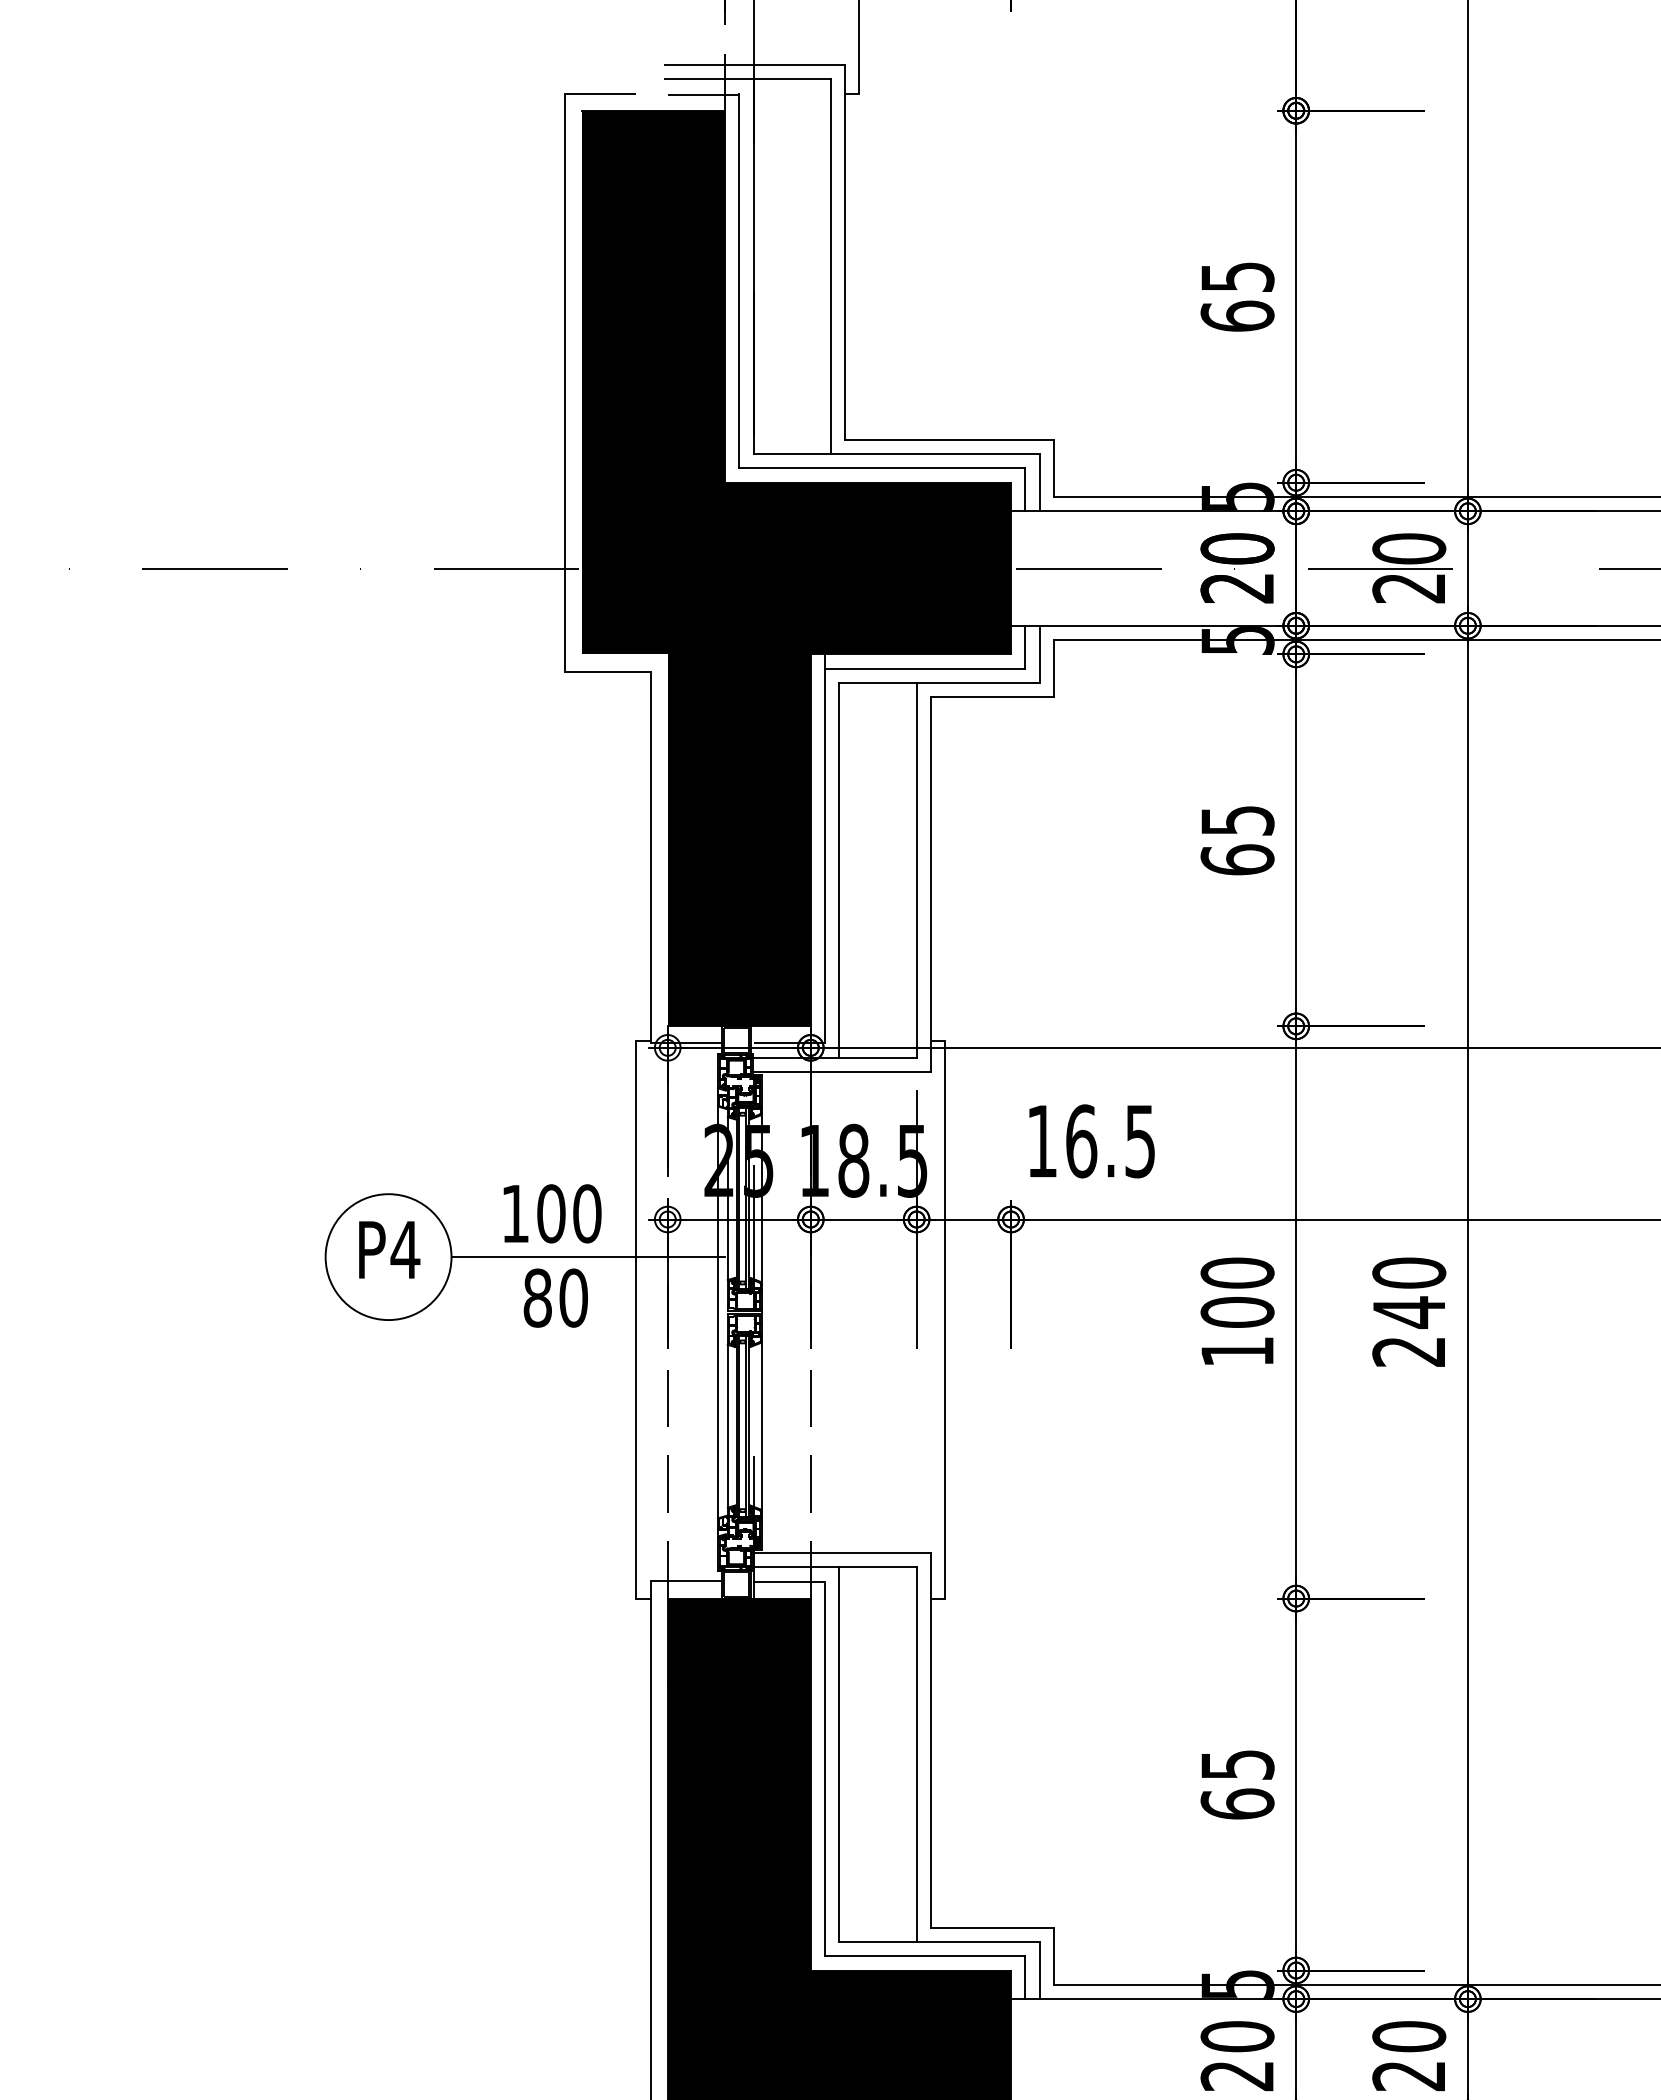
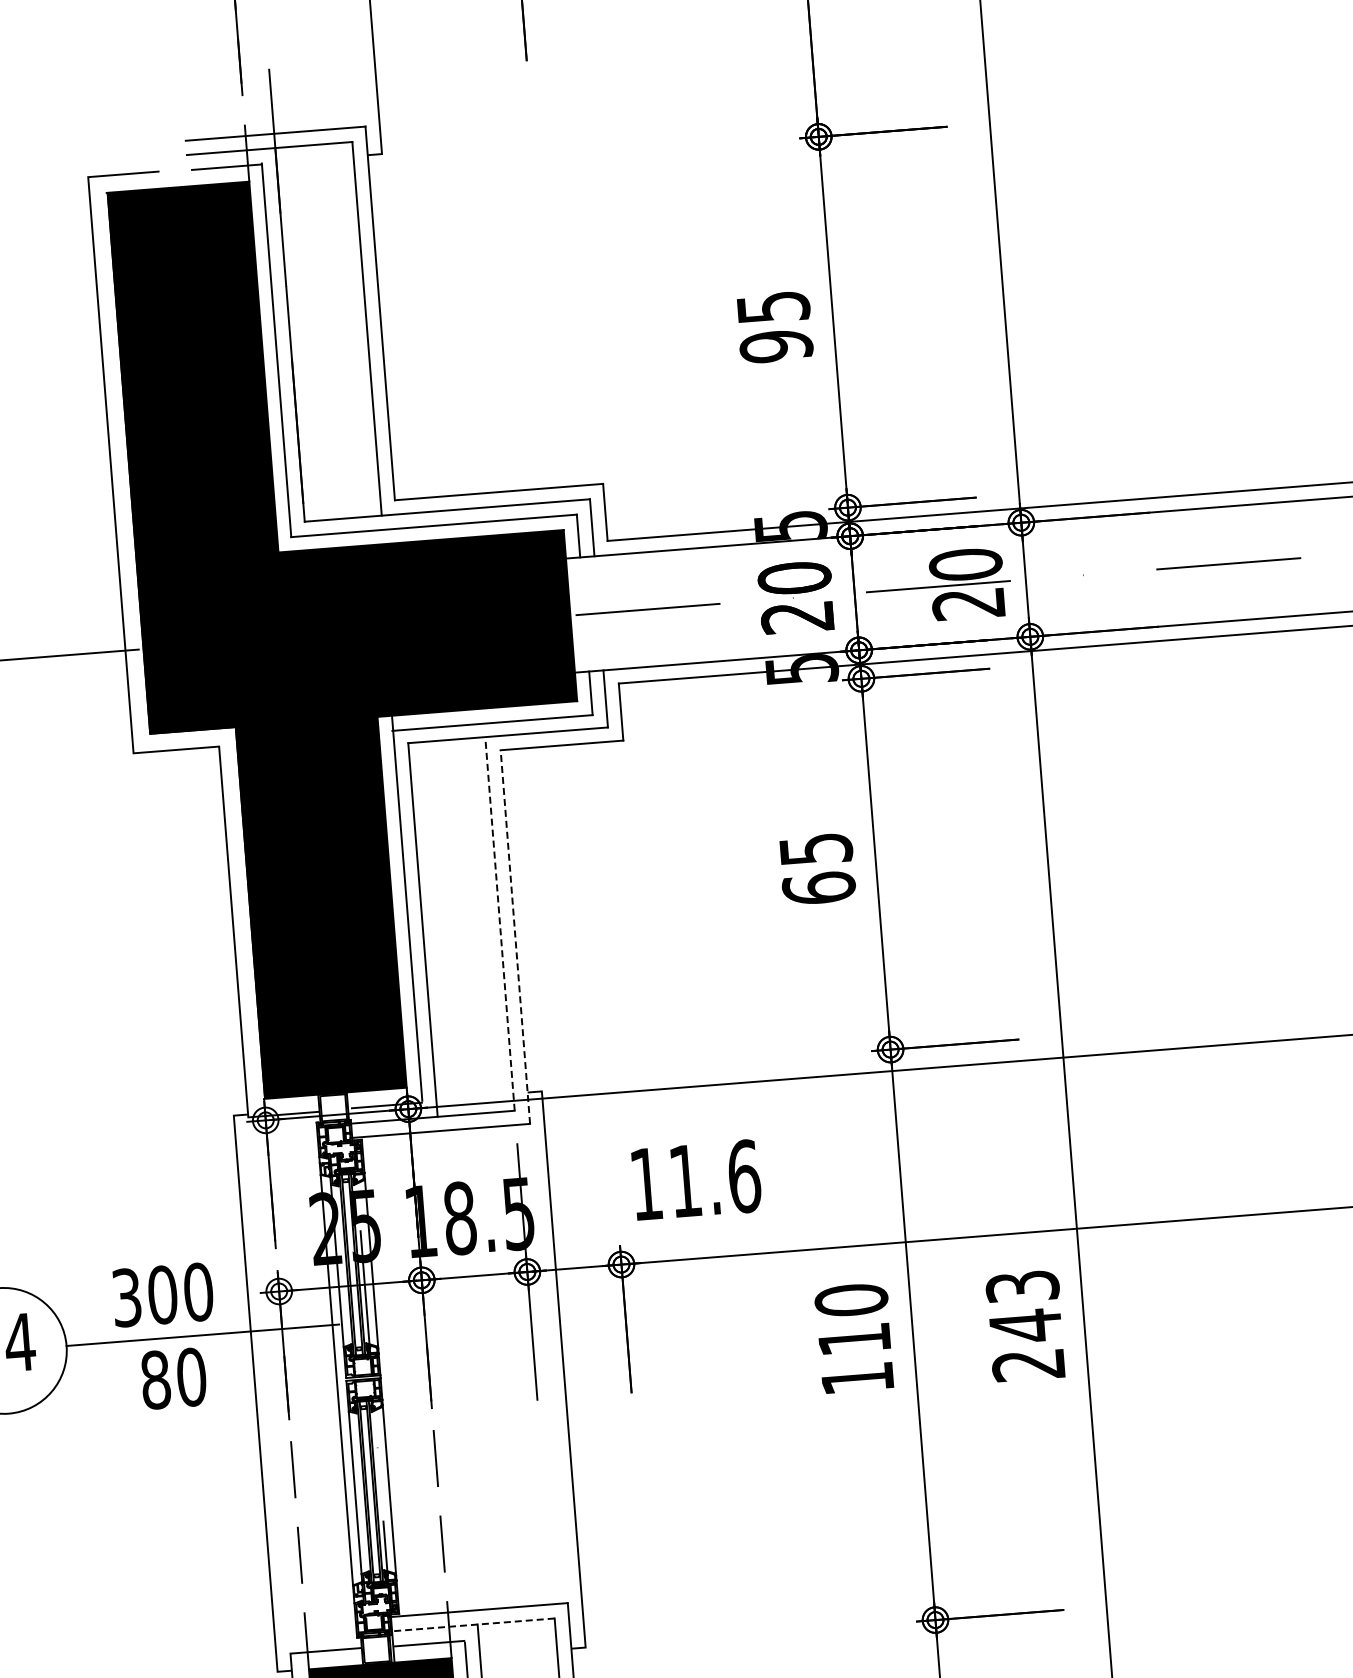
text: (1237, 316) -> (776, 346), 65 -> 95
line: (916, 869) -> (499, 923), solid -> dashed
line: (931, 884) -> (515, 936), solid -> dashed
text: (1111, 1141) -> (715, 1178), 16.5 -> 11.6
text: (514, 1213) -> (125, 1297), 100 -> 300
text: (1409, 1272) -> (1022, 1286), 240 -> 243
text: (1237, 1311) -> (854, 1338), 100 -> 110
line: (833, 1567) -> (471, 1625), solid -> dashed

